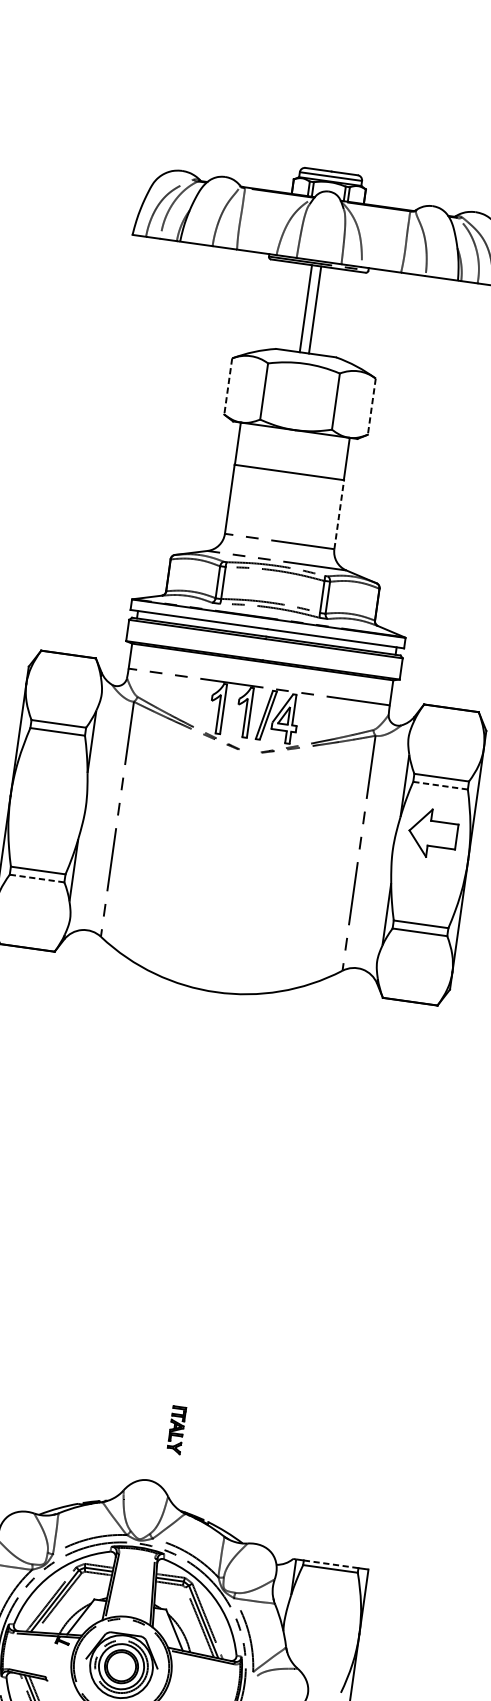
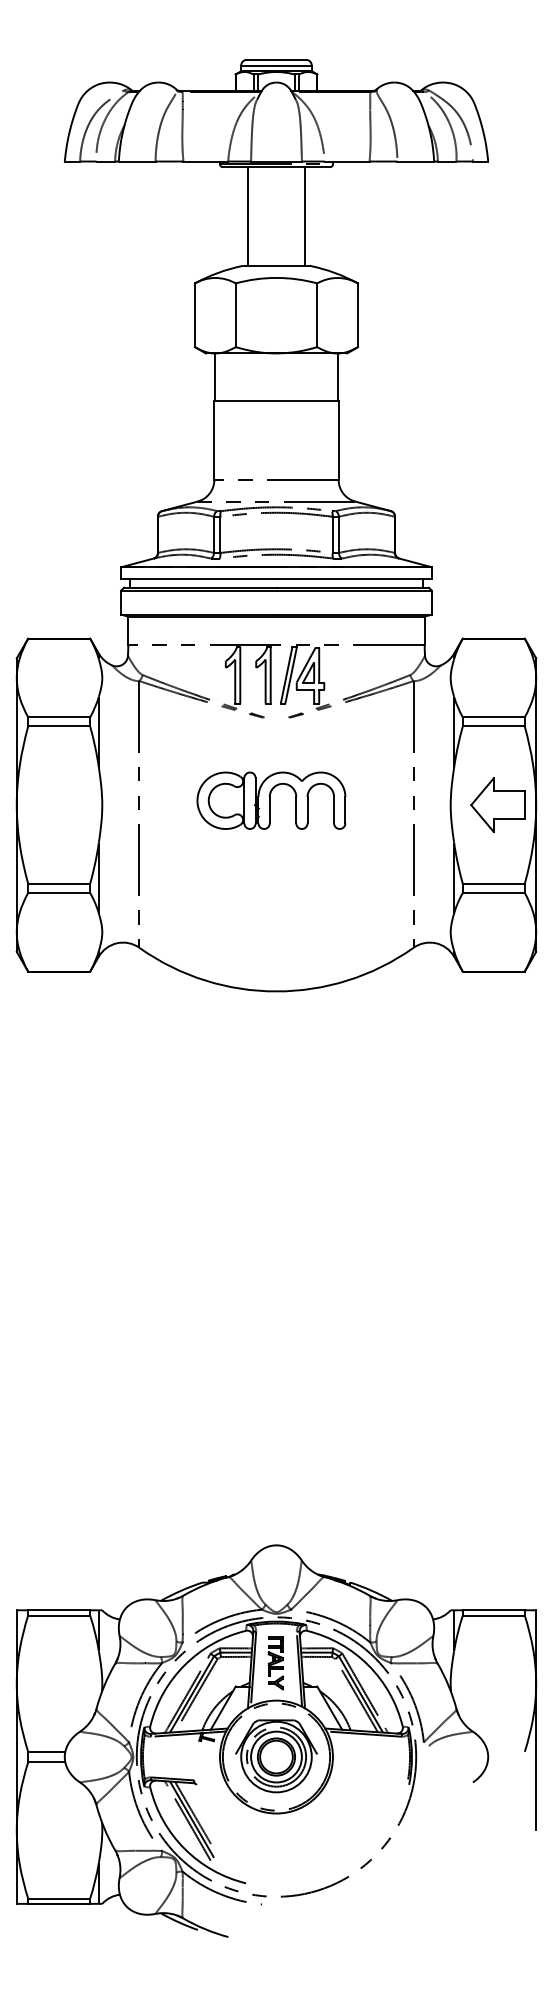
line: (306, 308) -> (248, 216), moved
line: (314, 309) -> (304, 216), moved
line: (228, 386) -> (195, 315), dashed -> solid
line: (371, 406) -> (357, 315), dashed -> solid
line: (339, 514) -> (338, 440), dashed -> solid
line: (440, 785) -> (493, 726), dashed -> solid
part: (235, 823) -> (271, 800), added
part: (432, 833) -> (497, 804), moved
line: (37, 878) -> (59, 892), dashed -> solid
part: (176, 1430) -> (275, 1663), moved
line: (330, 1564) -> (493, 1610), dashed -> solid

